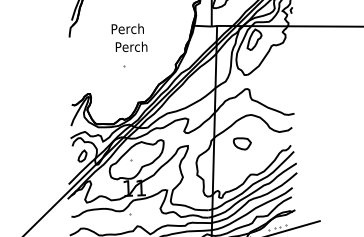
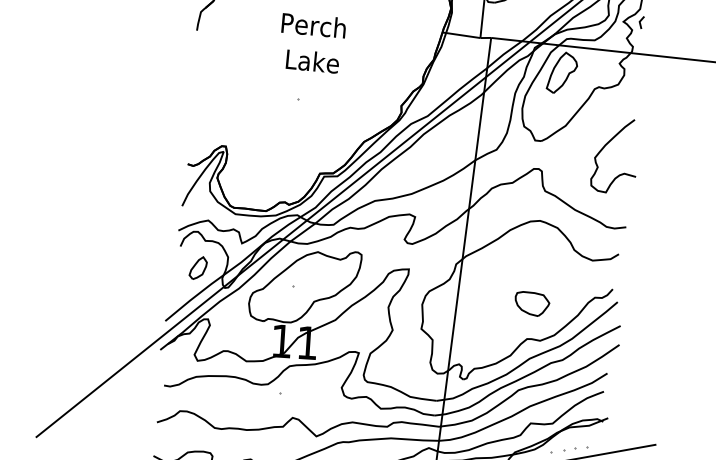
text: (132, 46) -> (319, 61), Perch -> Lake
curve: (279, 76) -> (604, 150), added
part: (241, 143) -> (530, 302), moved

